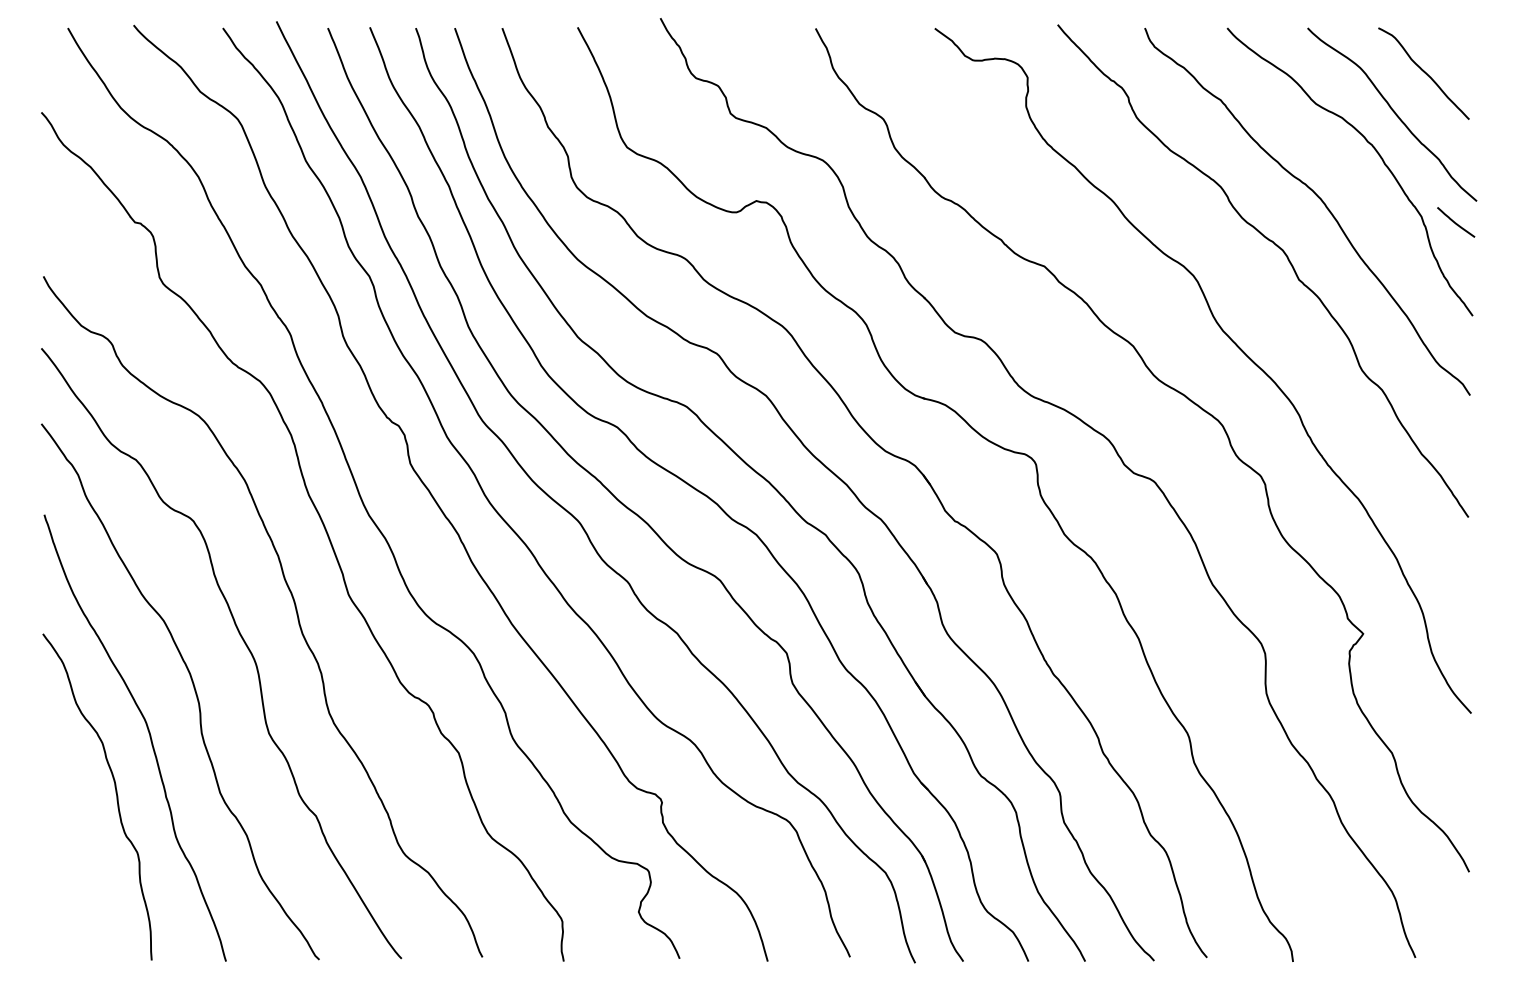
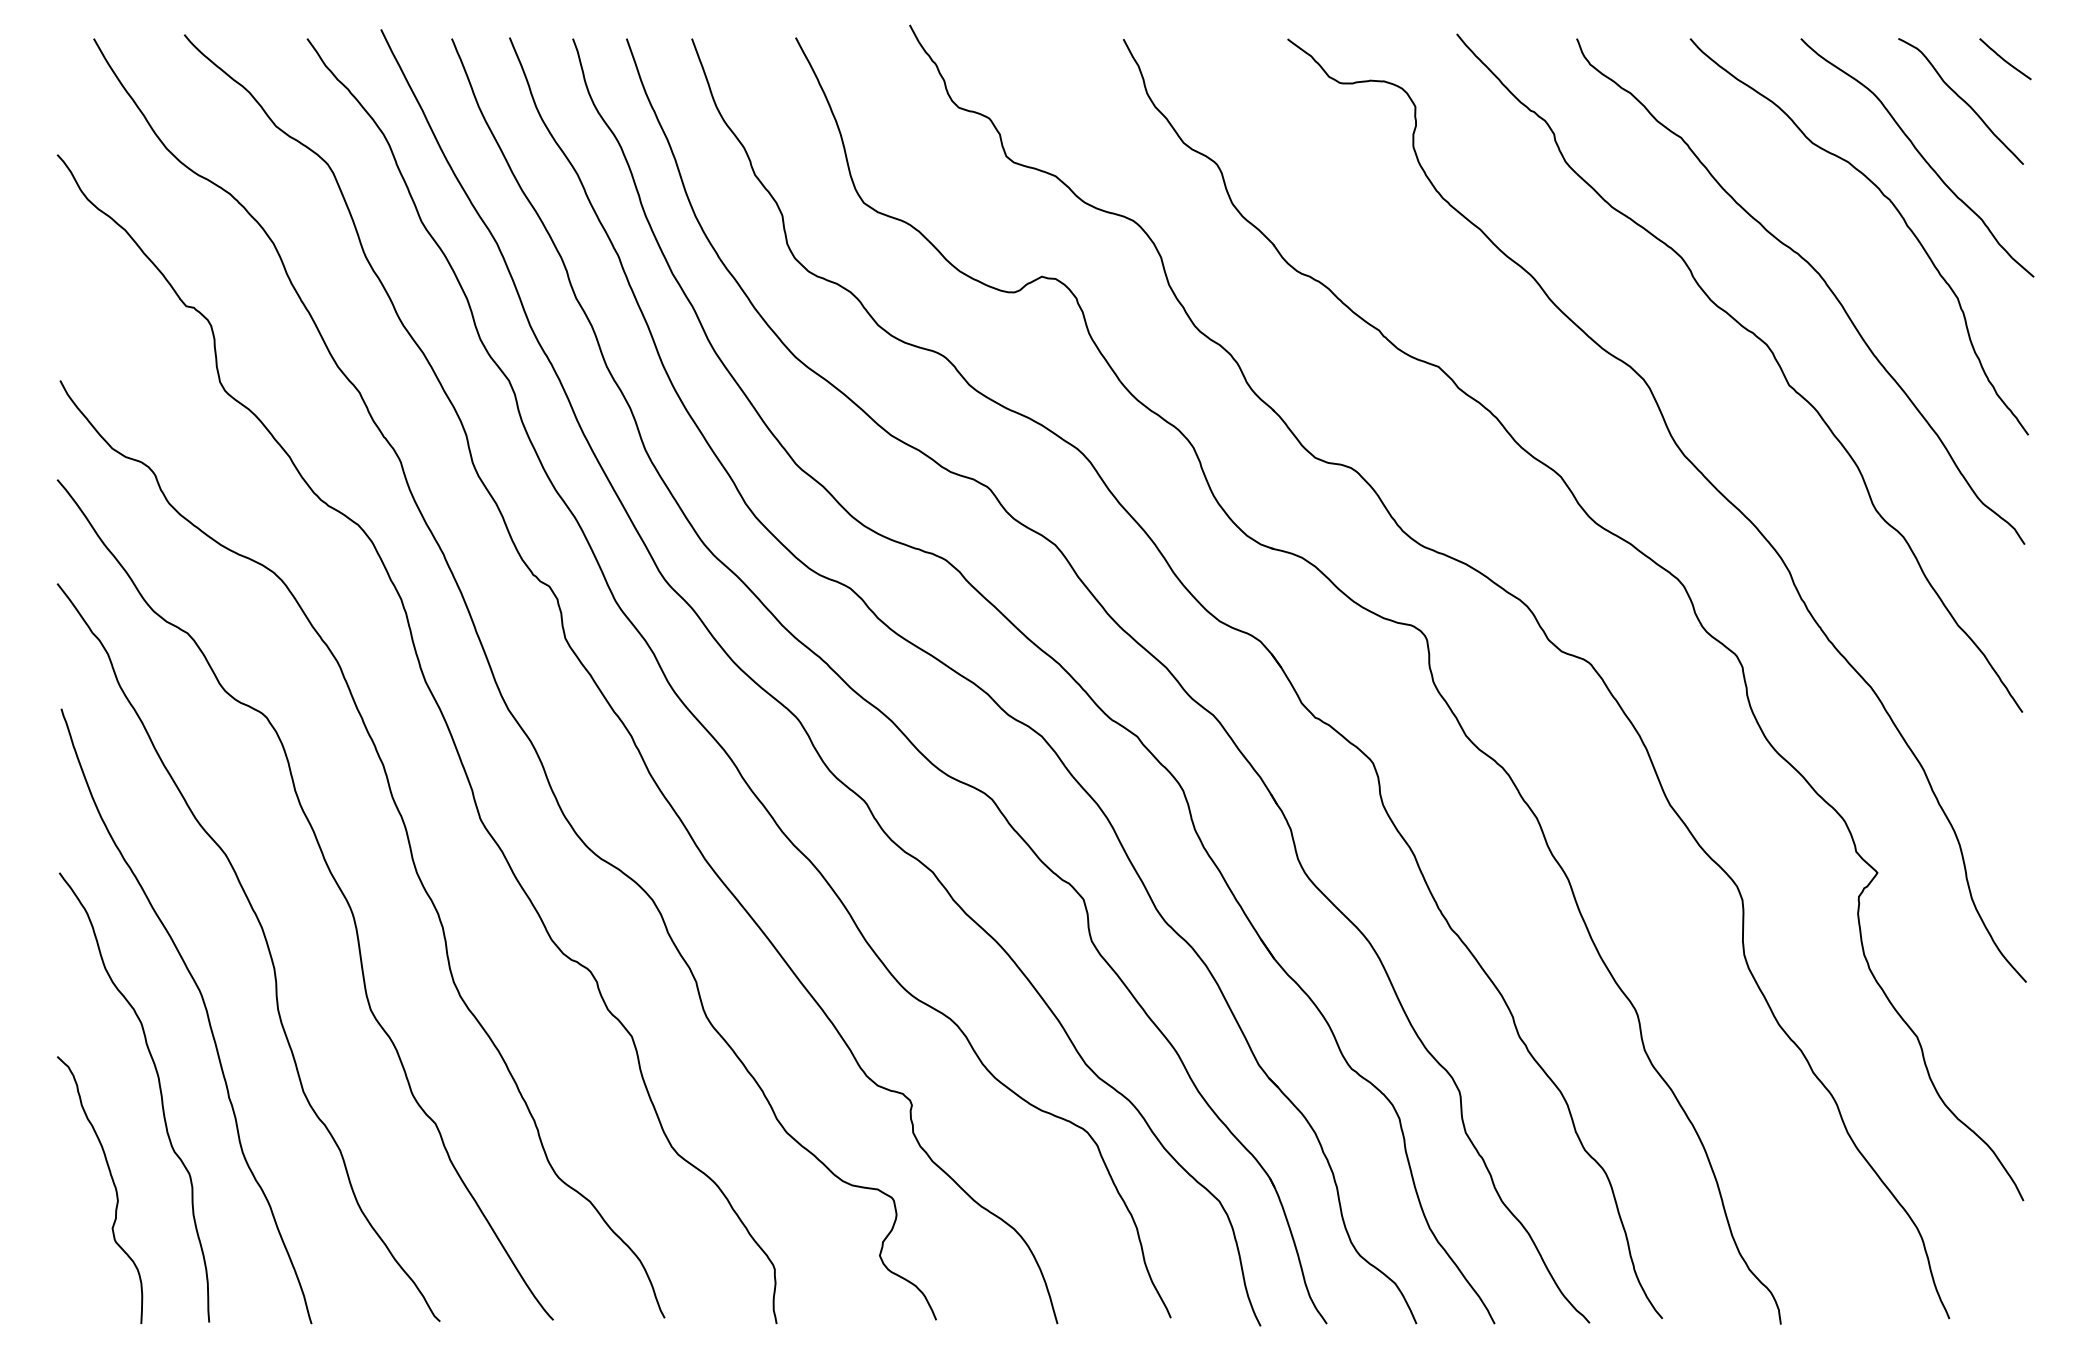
curve: (1455, 222) -> (2004, 59), moved
curve: (82, 860) -> (113, 1185), added

